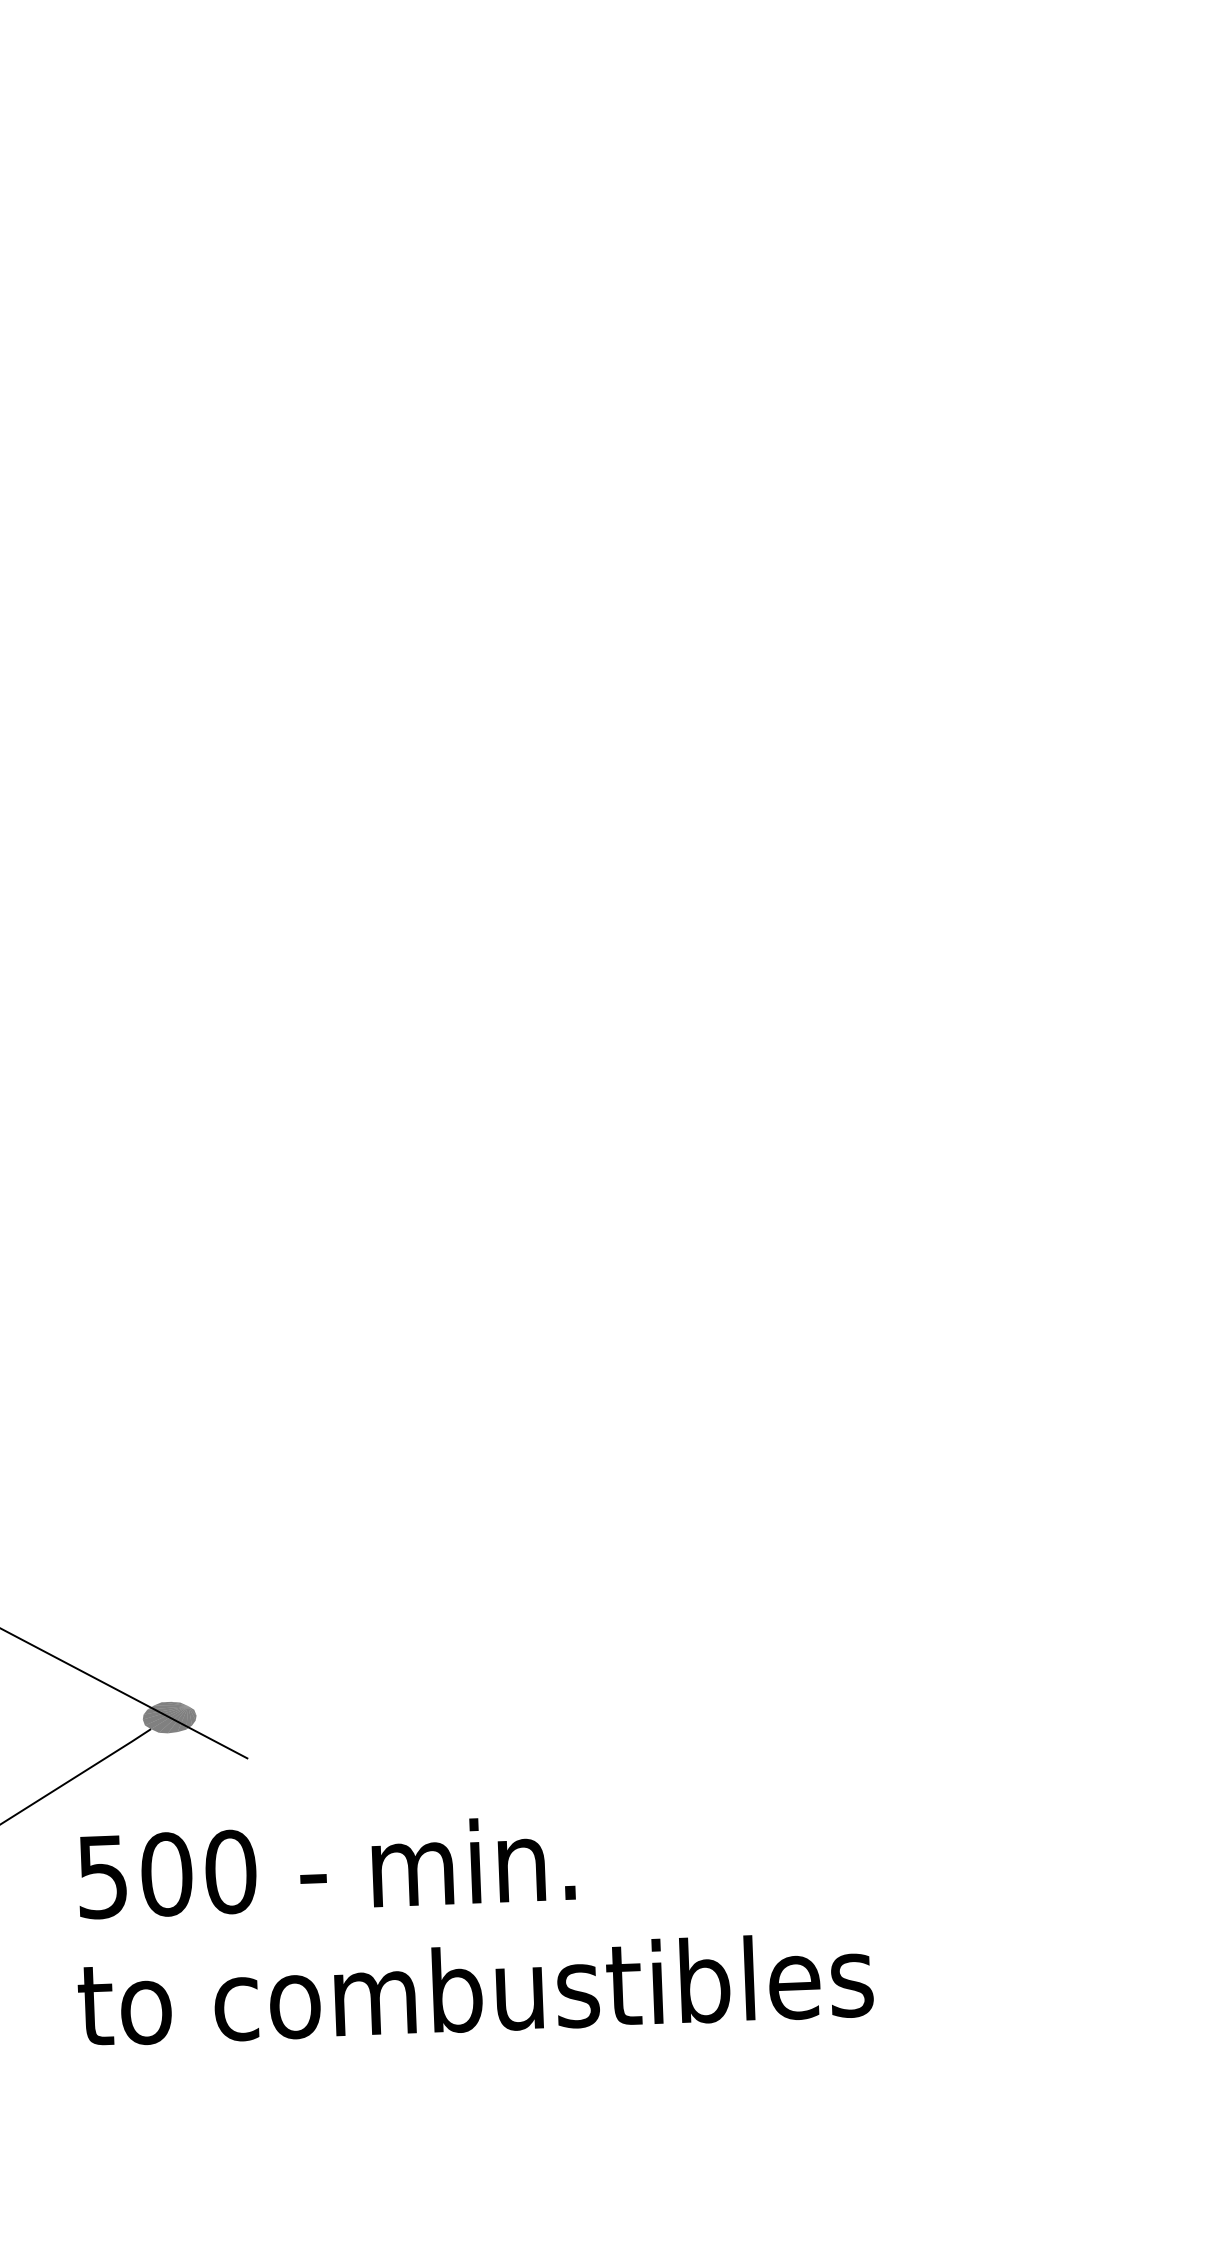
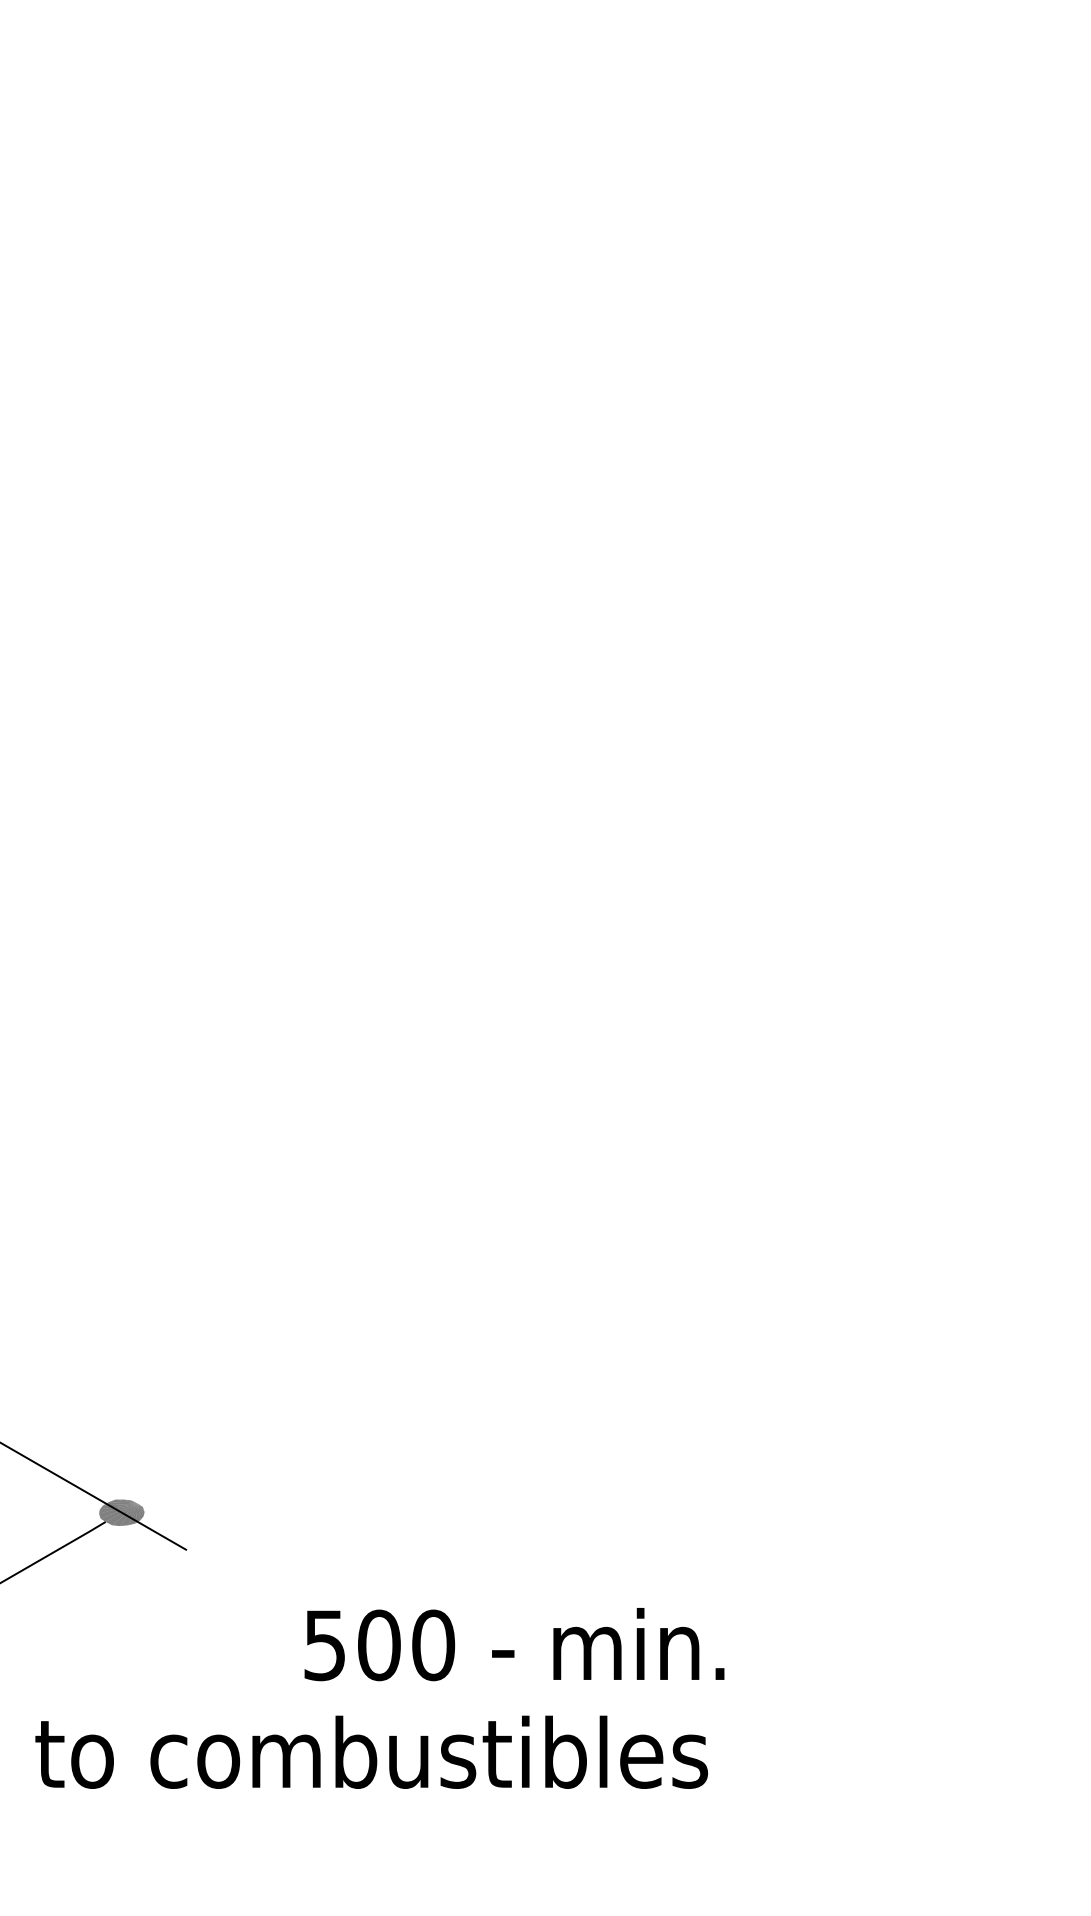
text: (326, 1867) -> (514, 1644), moved

